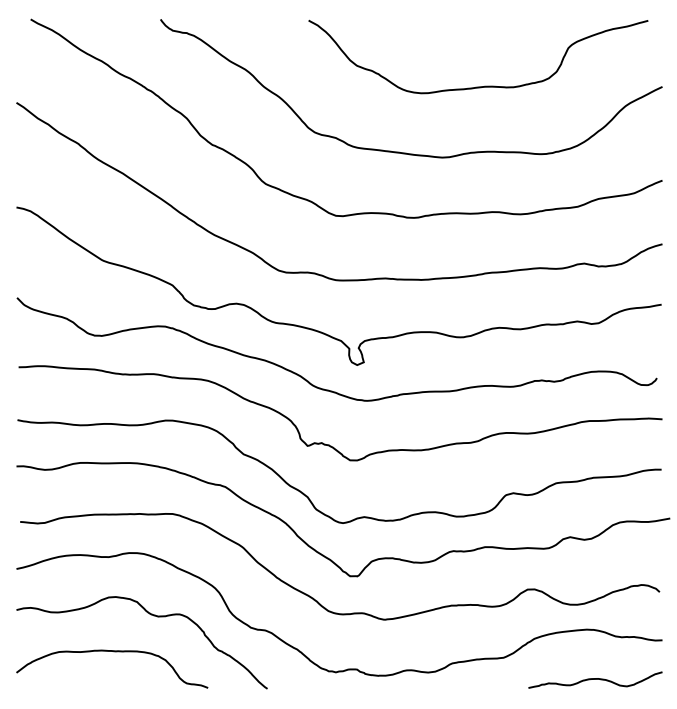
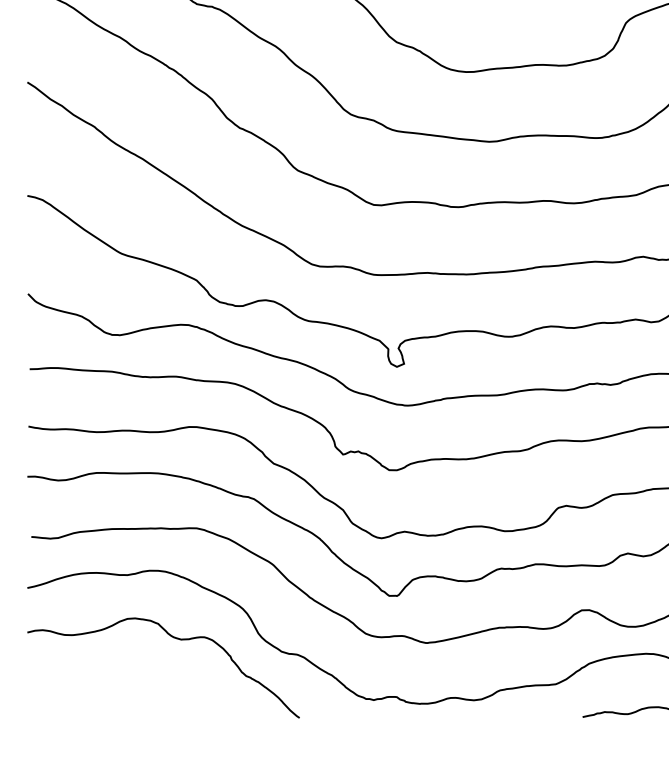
curve: (113, 652) -> (132, 678), removed

